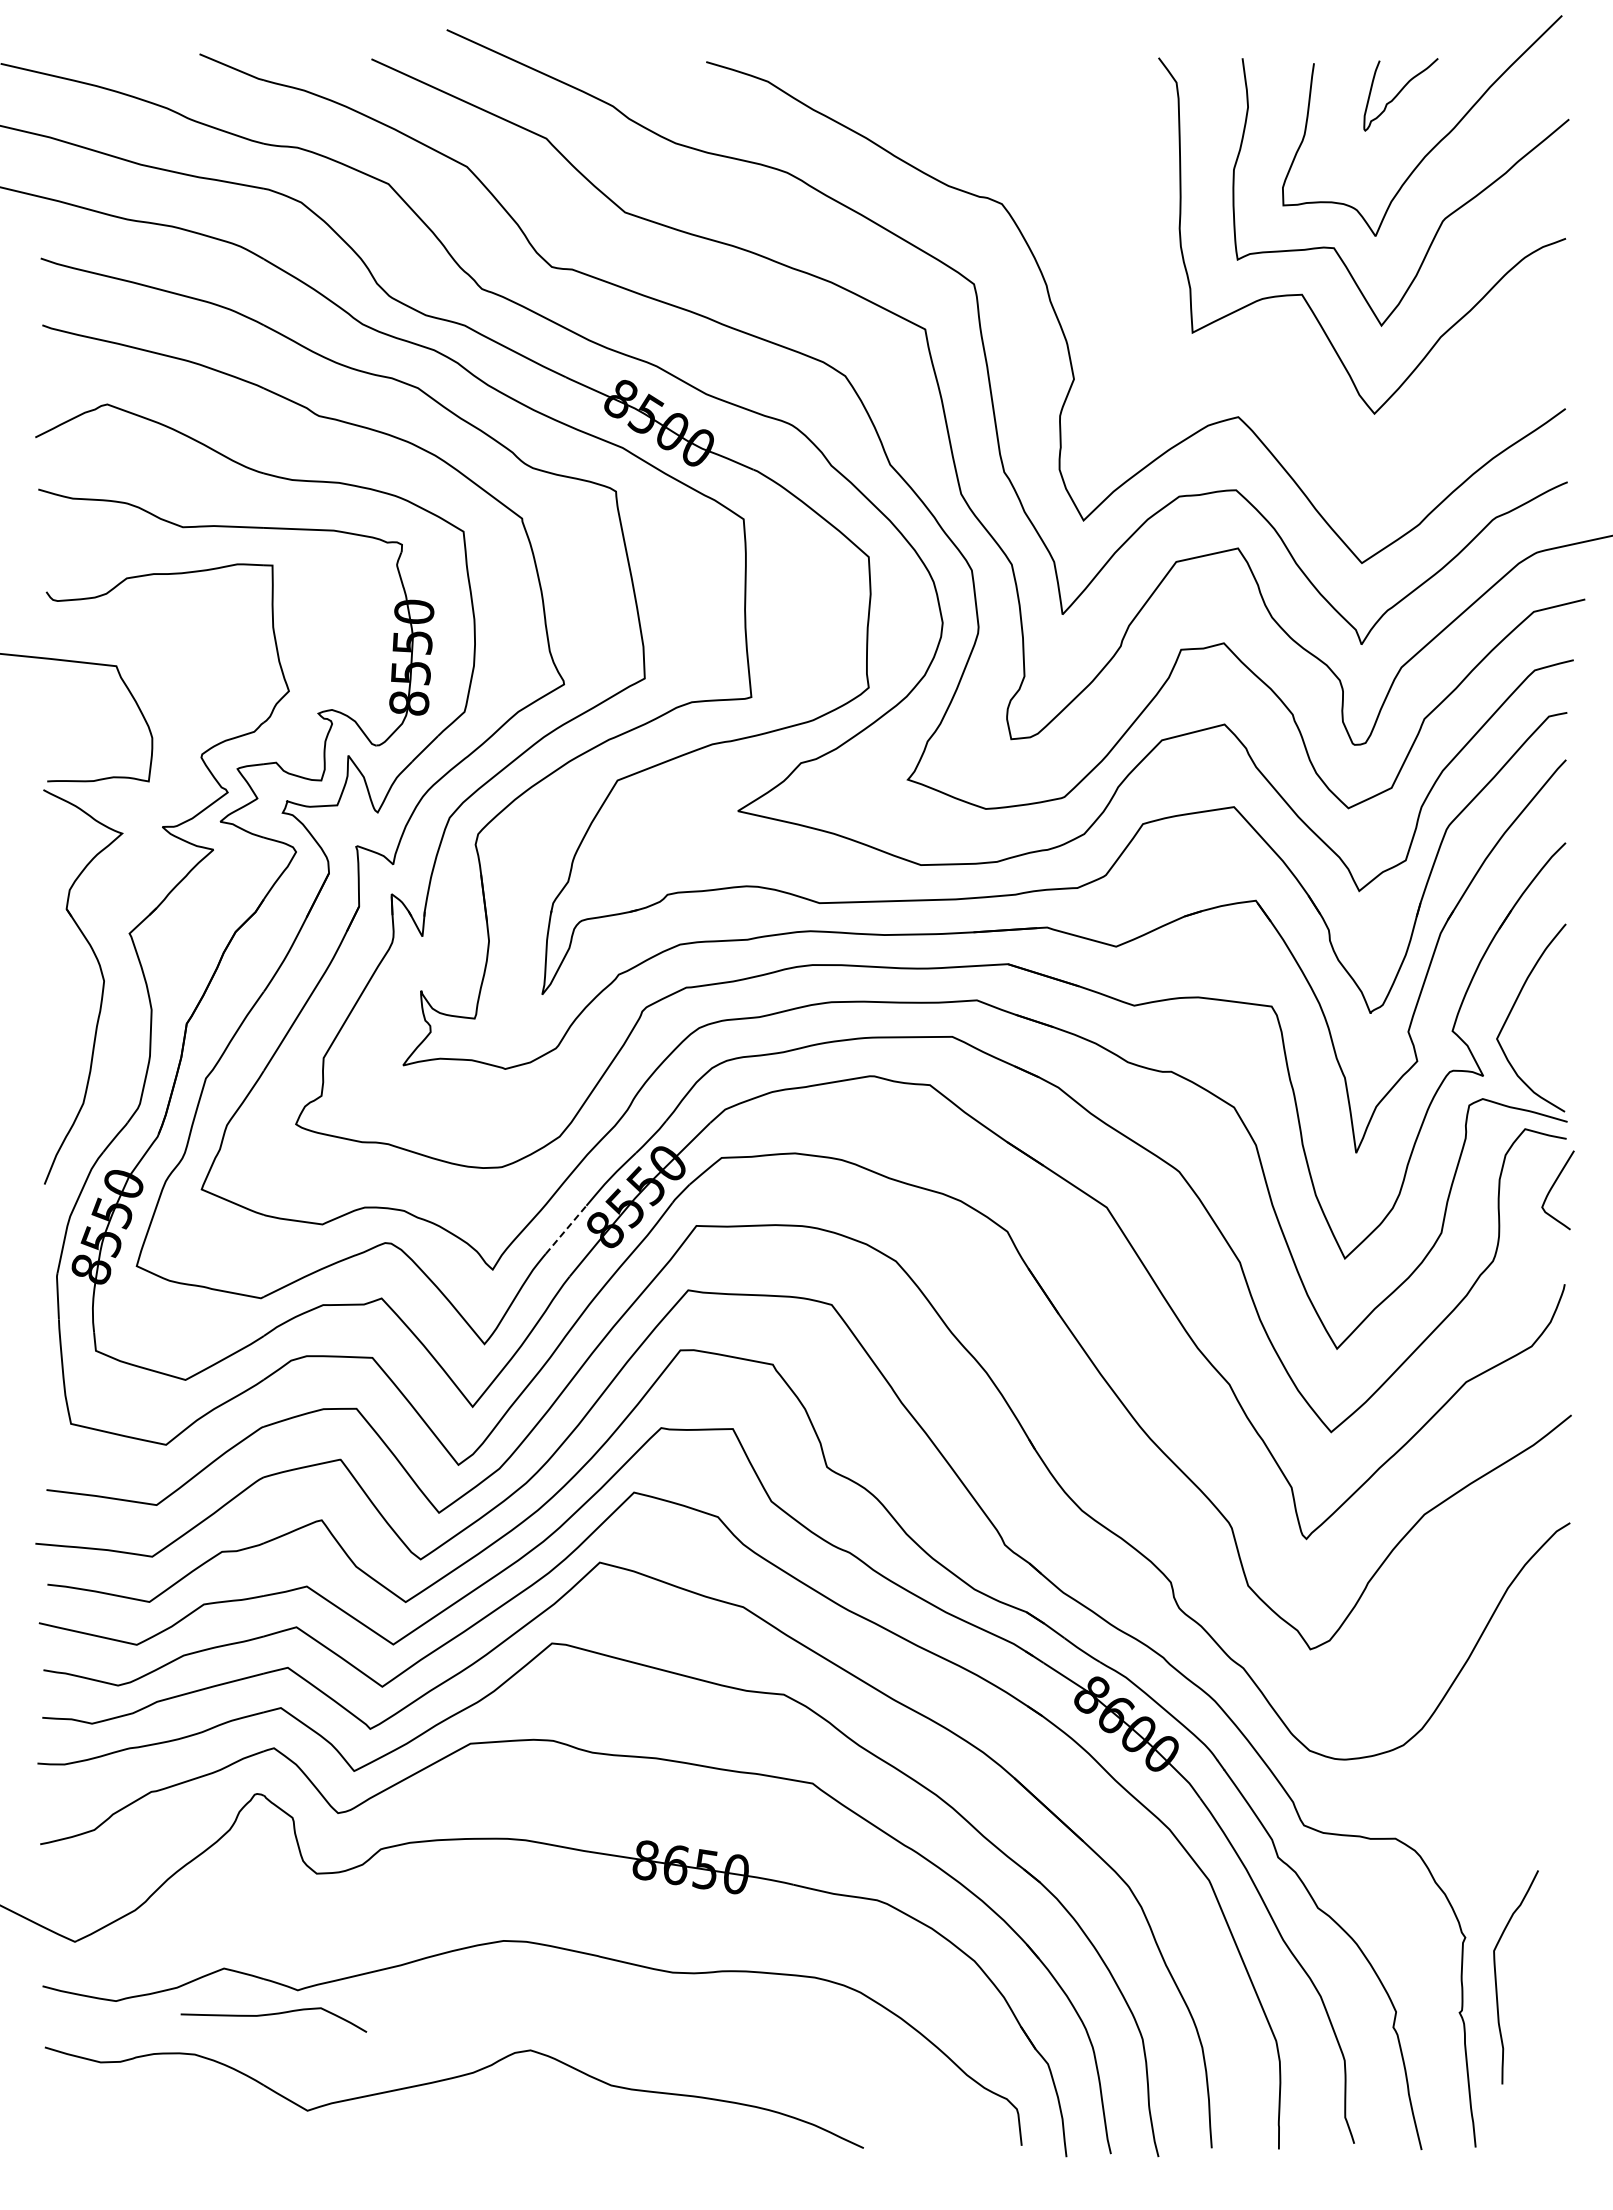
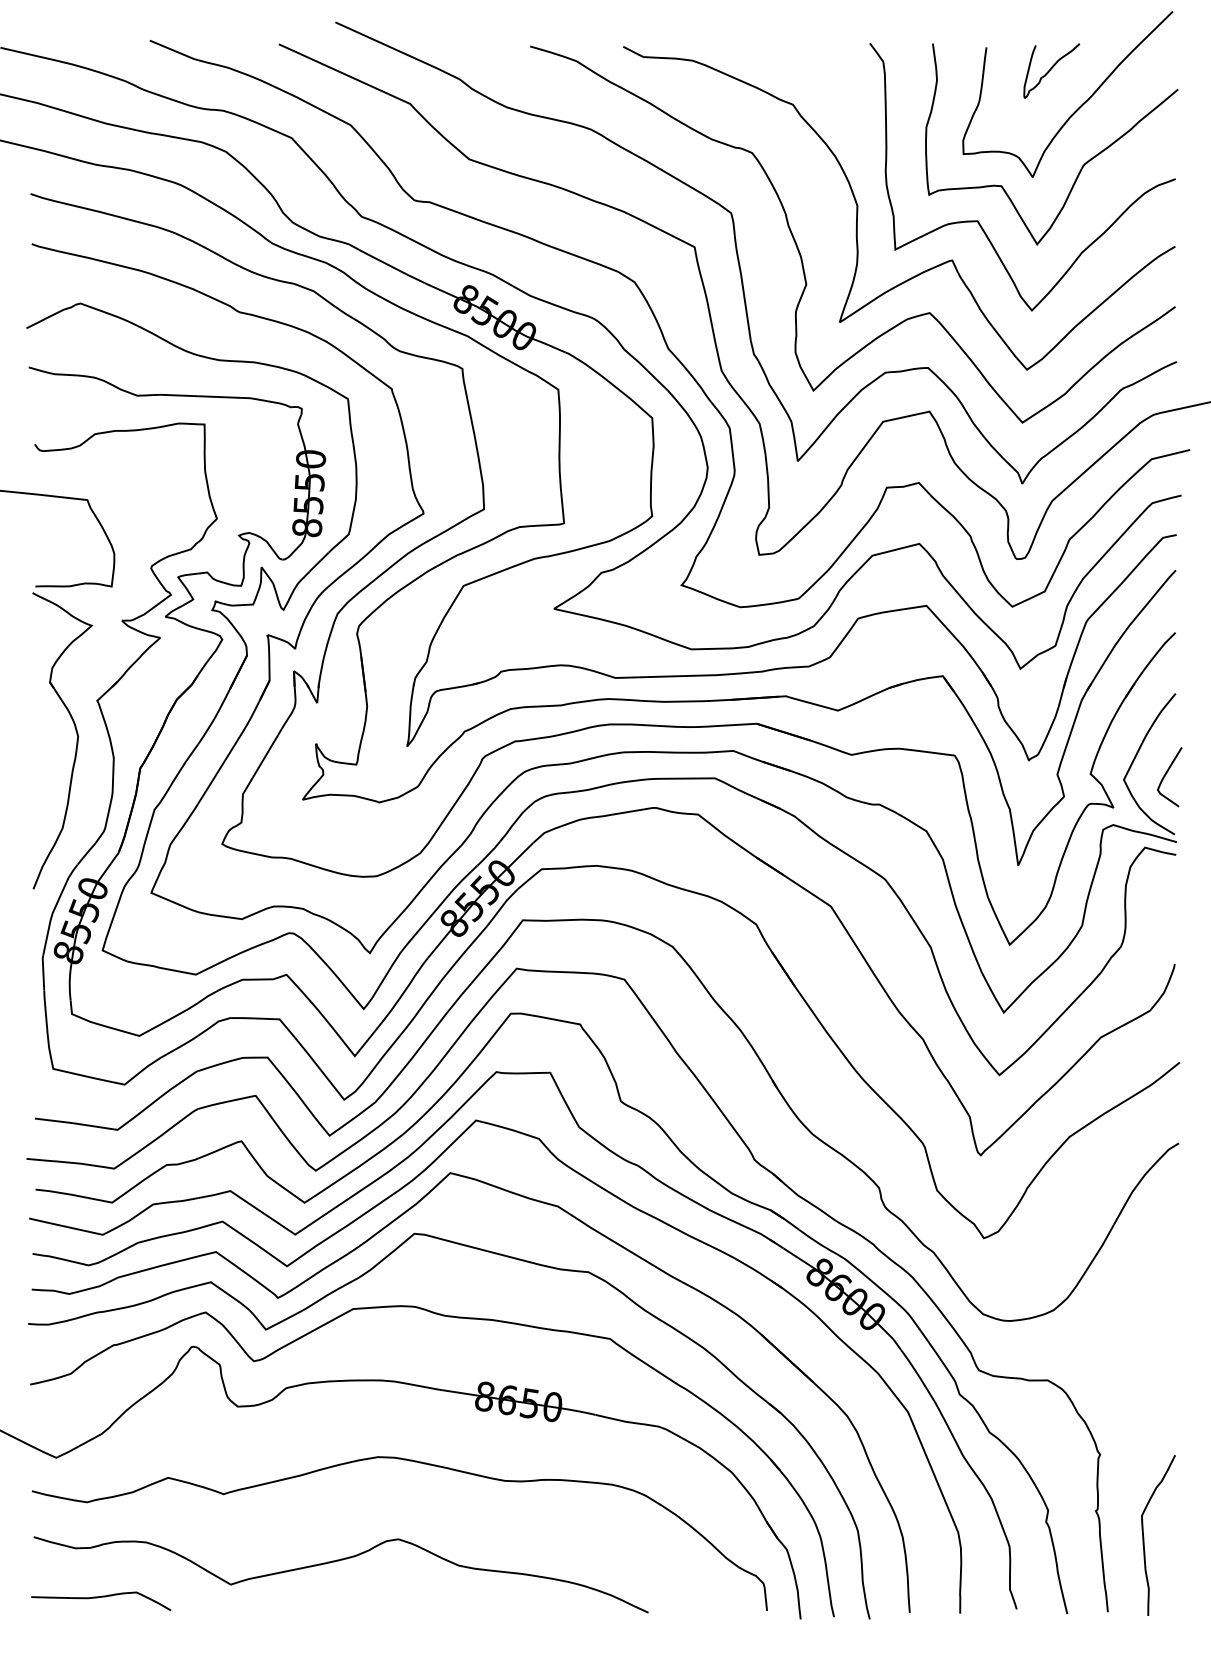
curve: (1142, 277) -> (857, 208), added
curve: (1552, 1188) -> (1165, 775), moved
line: (566, 1229) -> (425, 922), dashed -> solid
curve: (1496, 1977) -> (1143, 1535), moved
curve: (272, 2015) -> (100, 1597), moved

